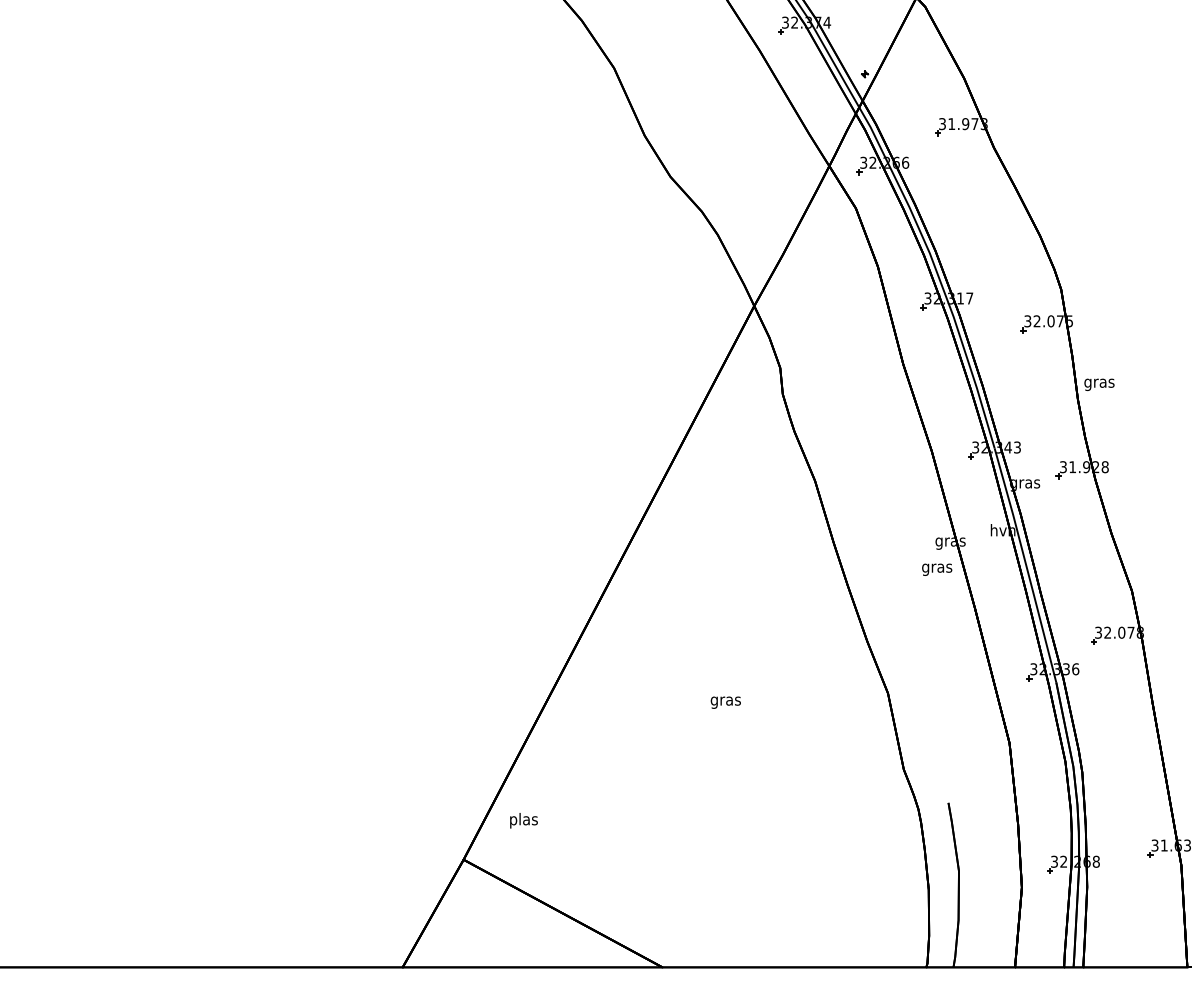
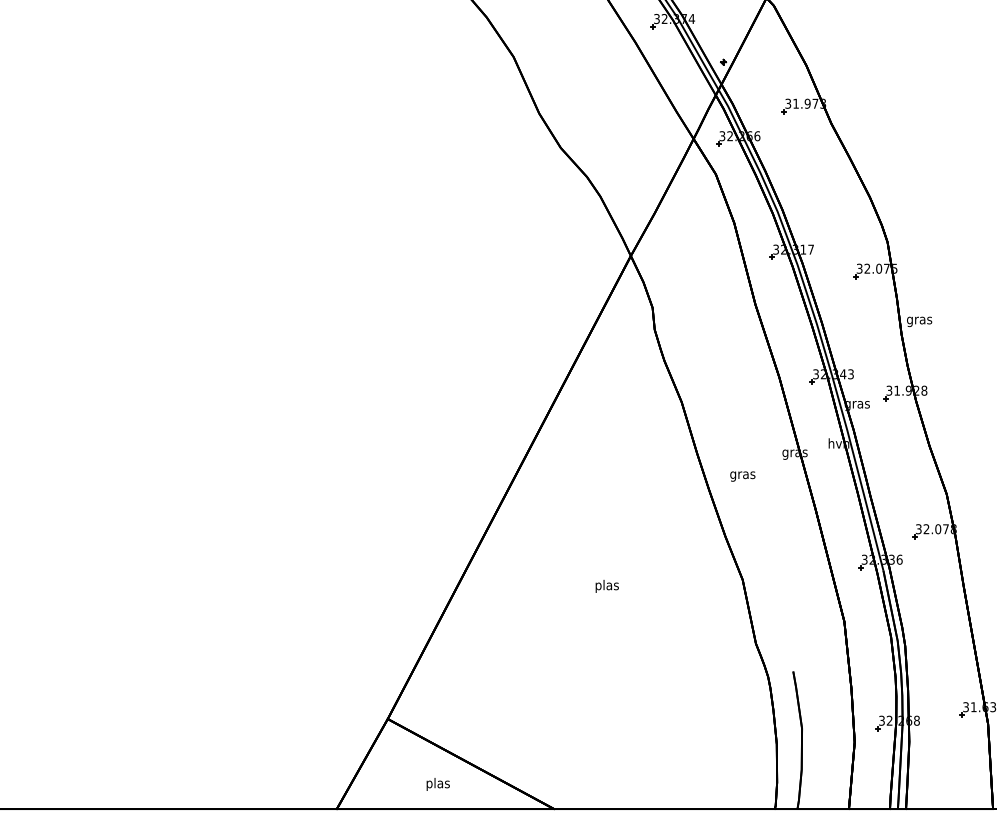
text: (936, 569) -> (742, 476), moved
text: (725, 701) -> (606, 586), gras -> plas
text: (523, 820) -> (437, 784), moved

